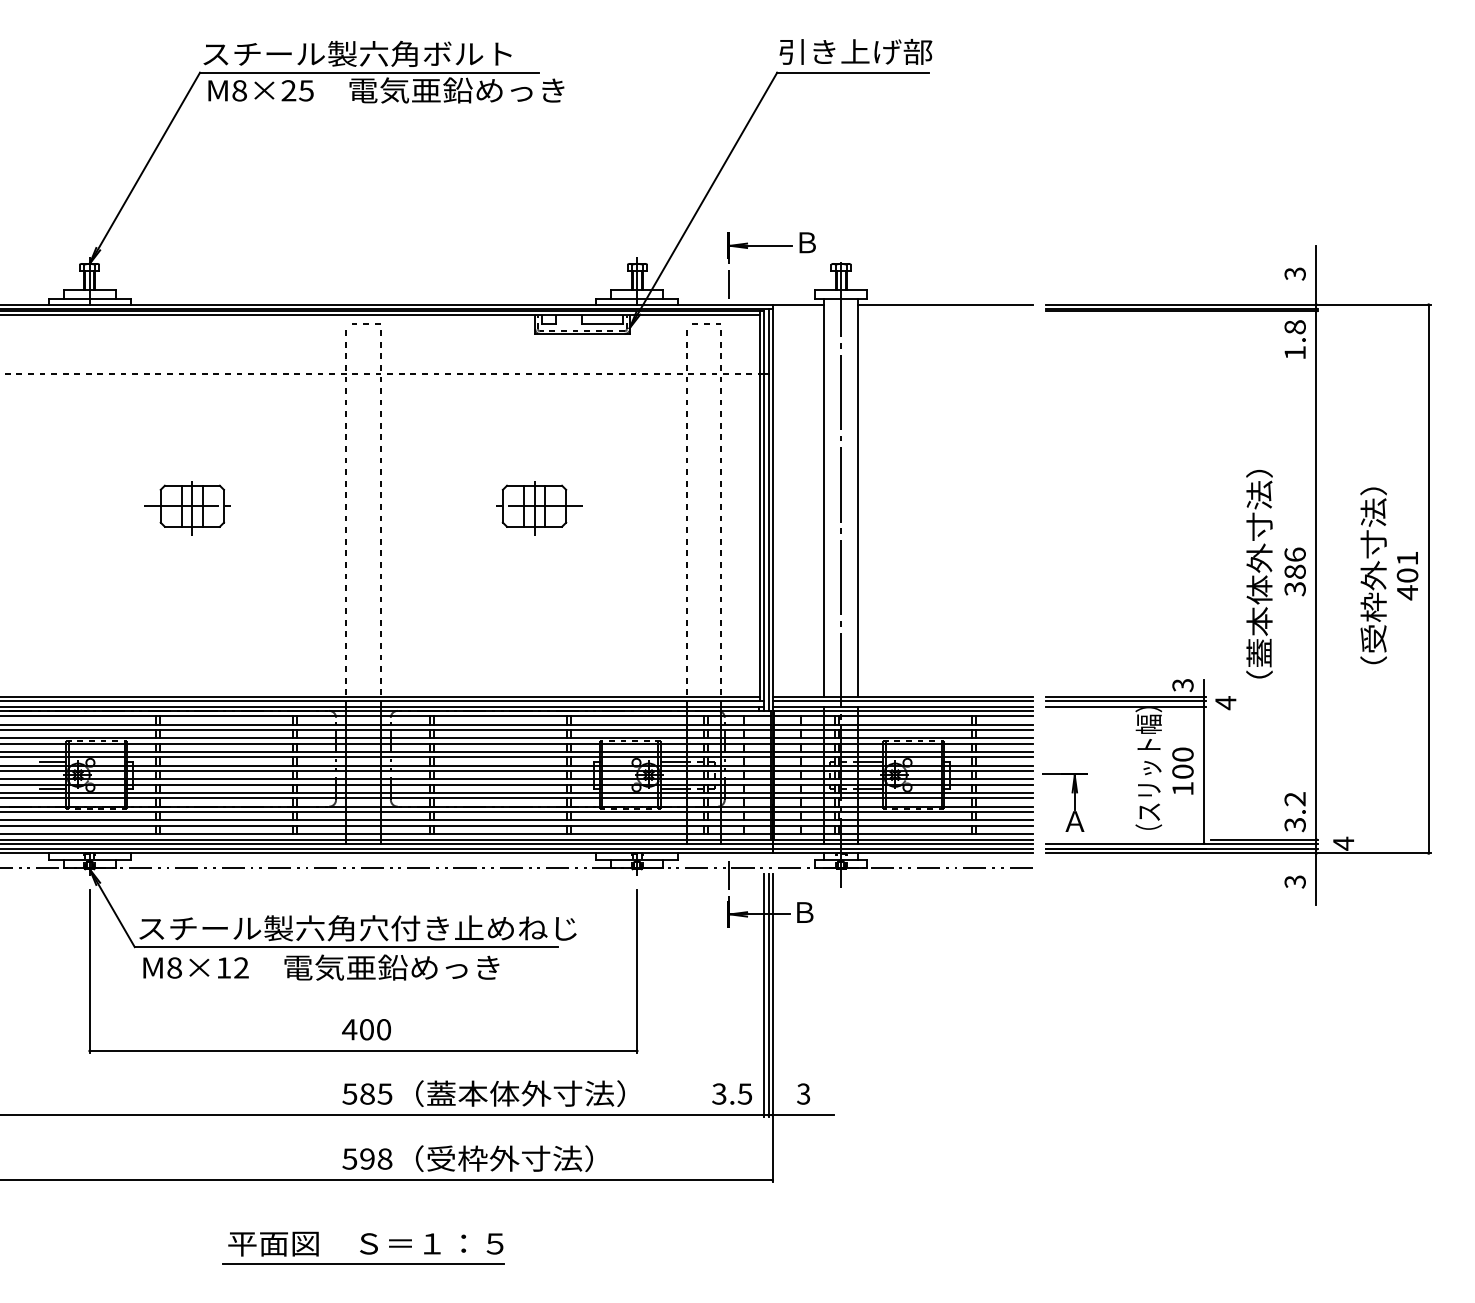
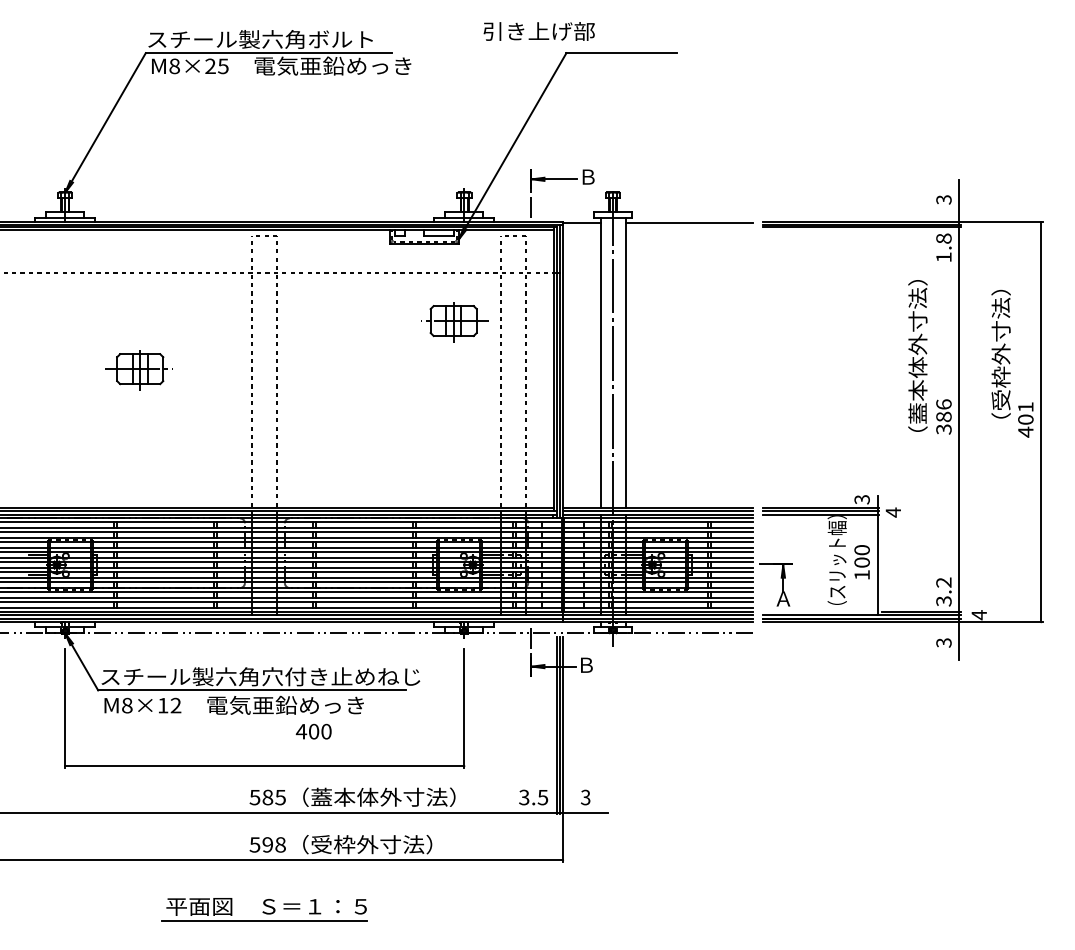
text: (855, 51) -> (538, 31), moved
part: (539, 508) -> (457, 322), moved
text: (1259, 574) -> (917, 356), moved
text: (1373, 575) -> (1001, 354), moved
text: (366, 1029) -> (313, 731), moved

